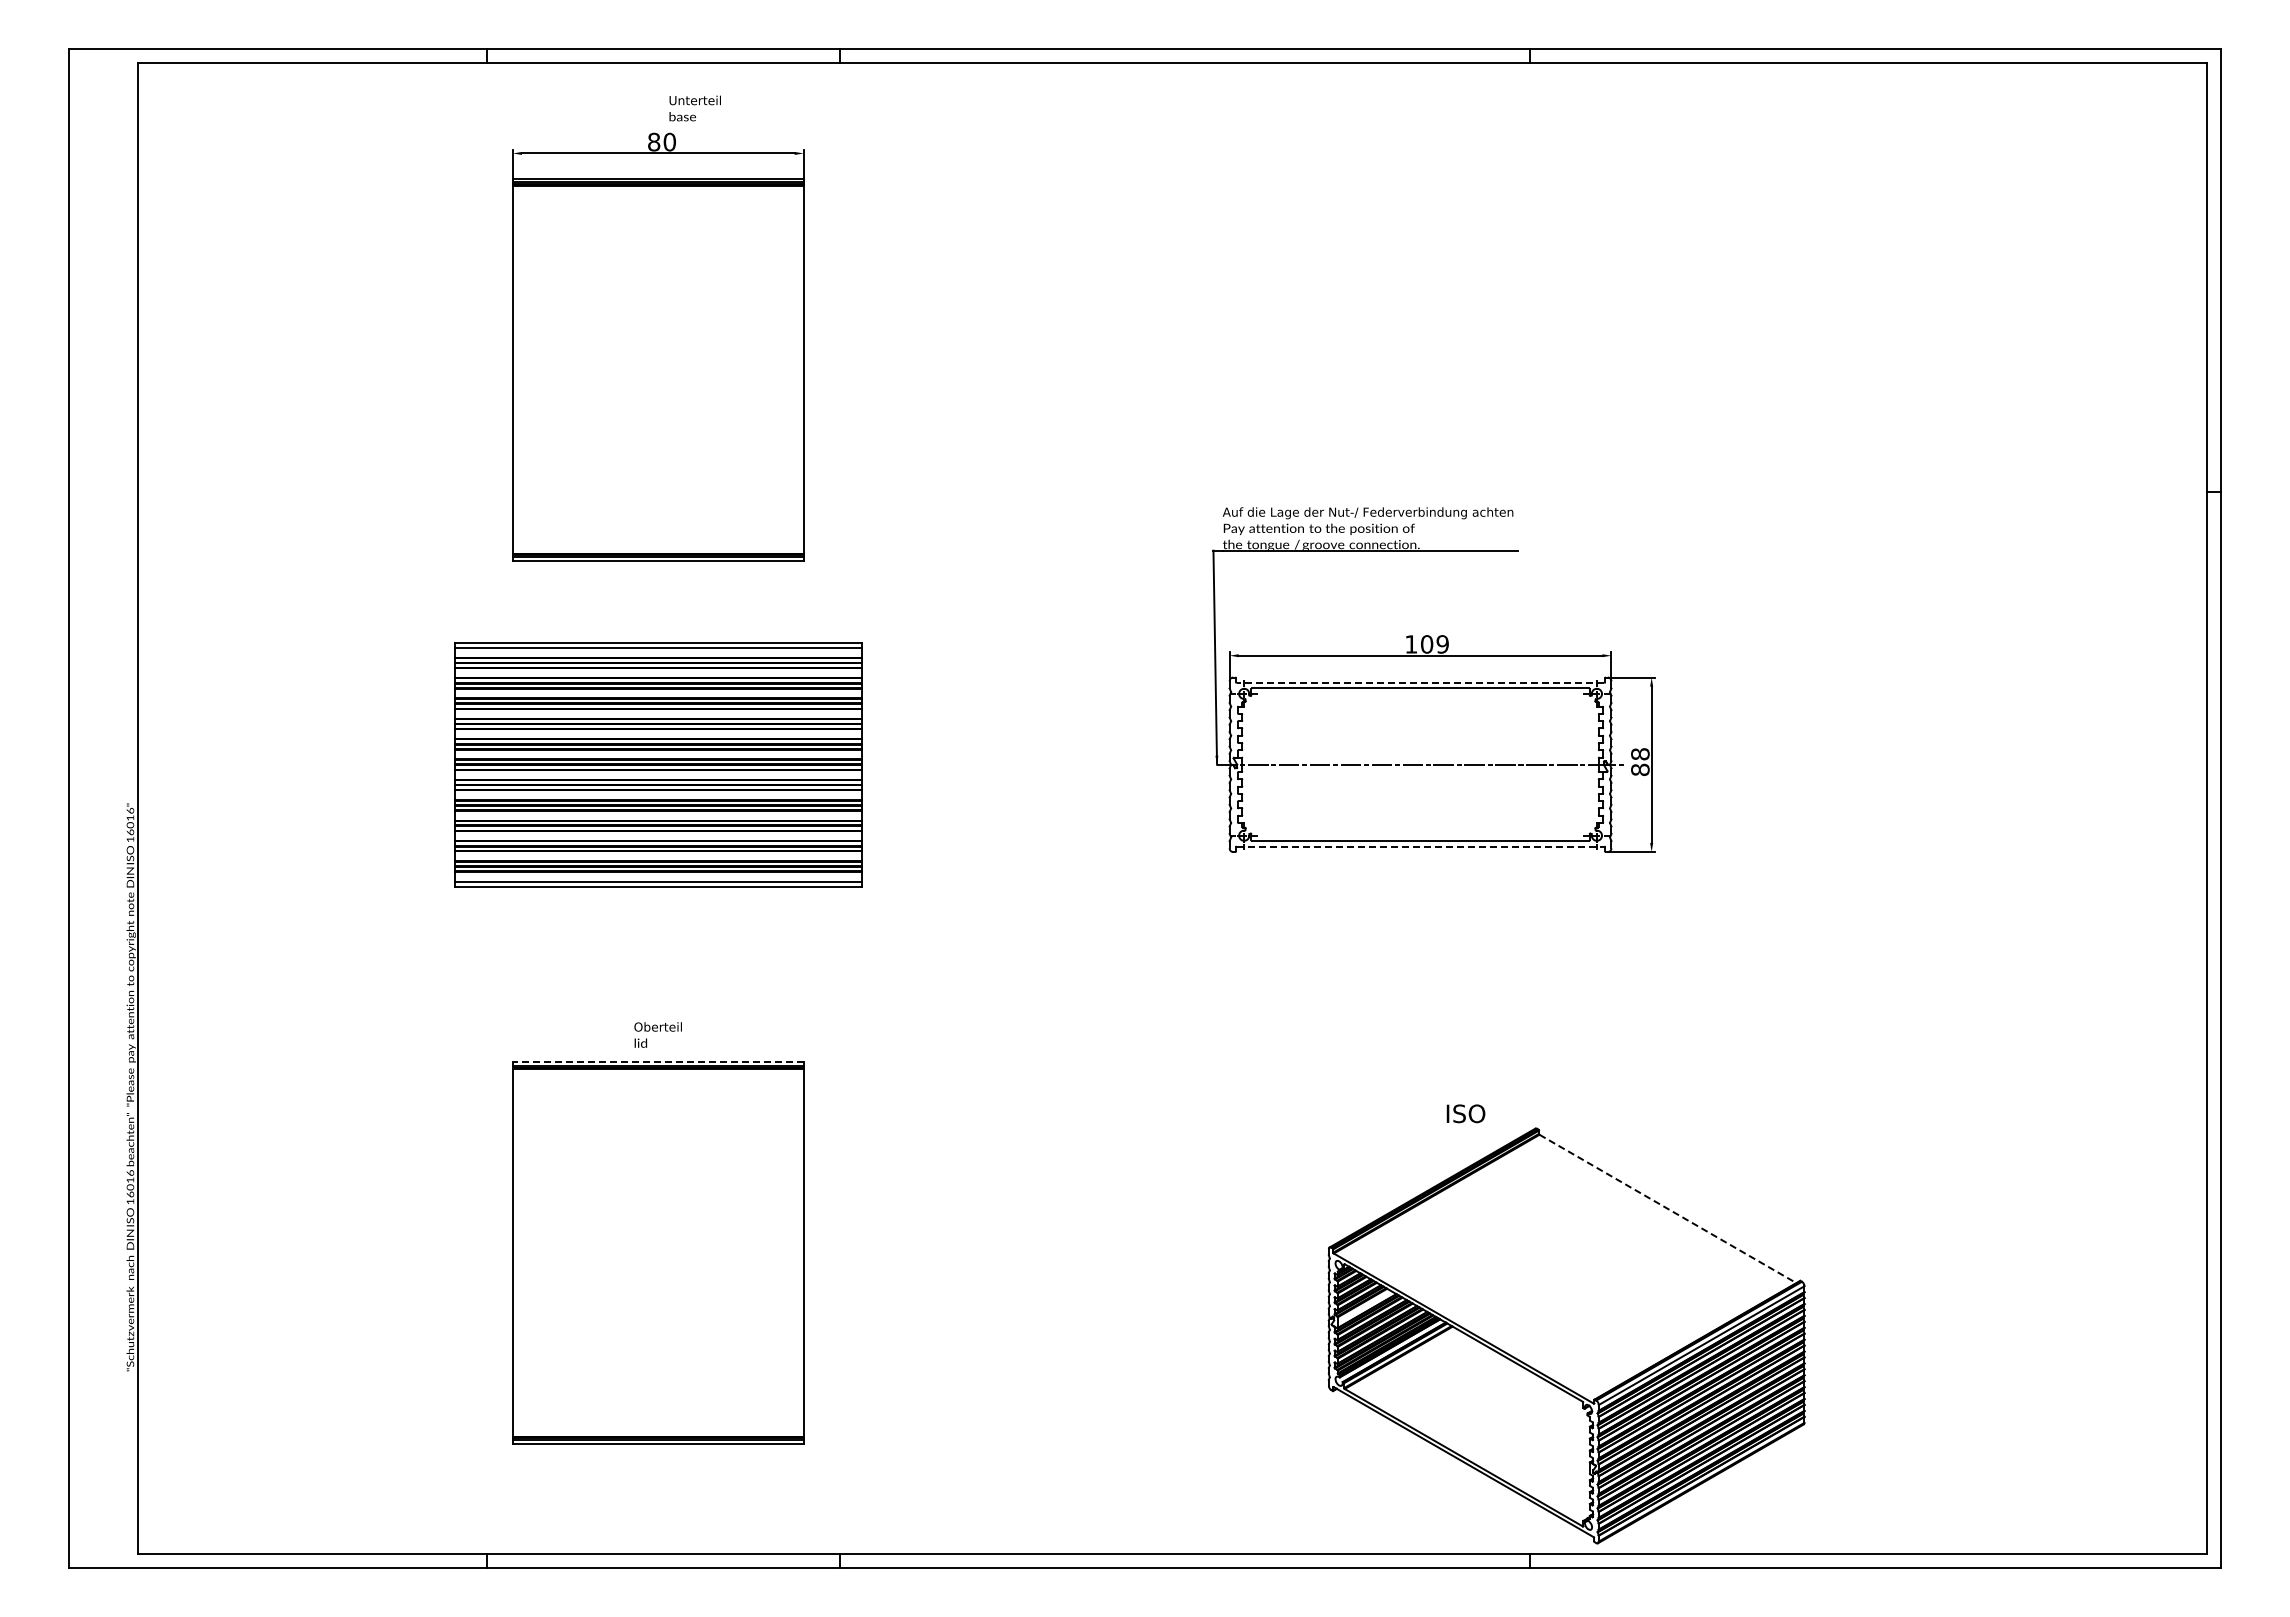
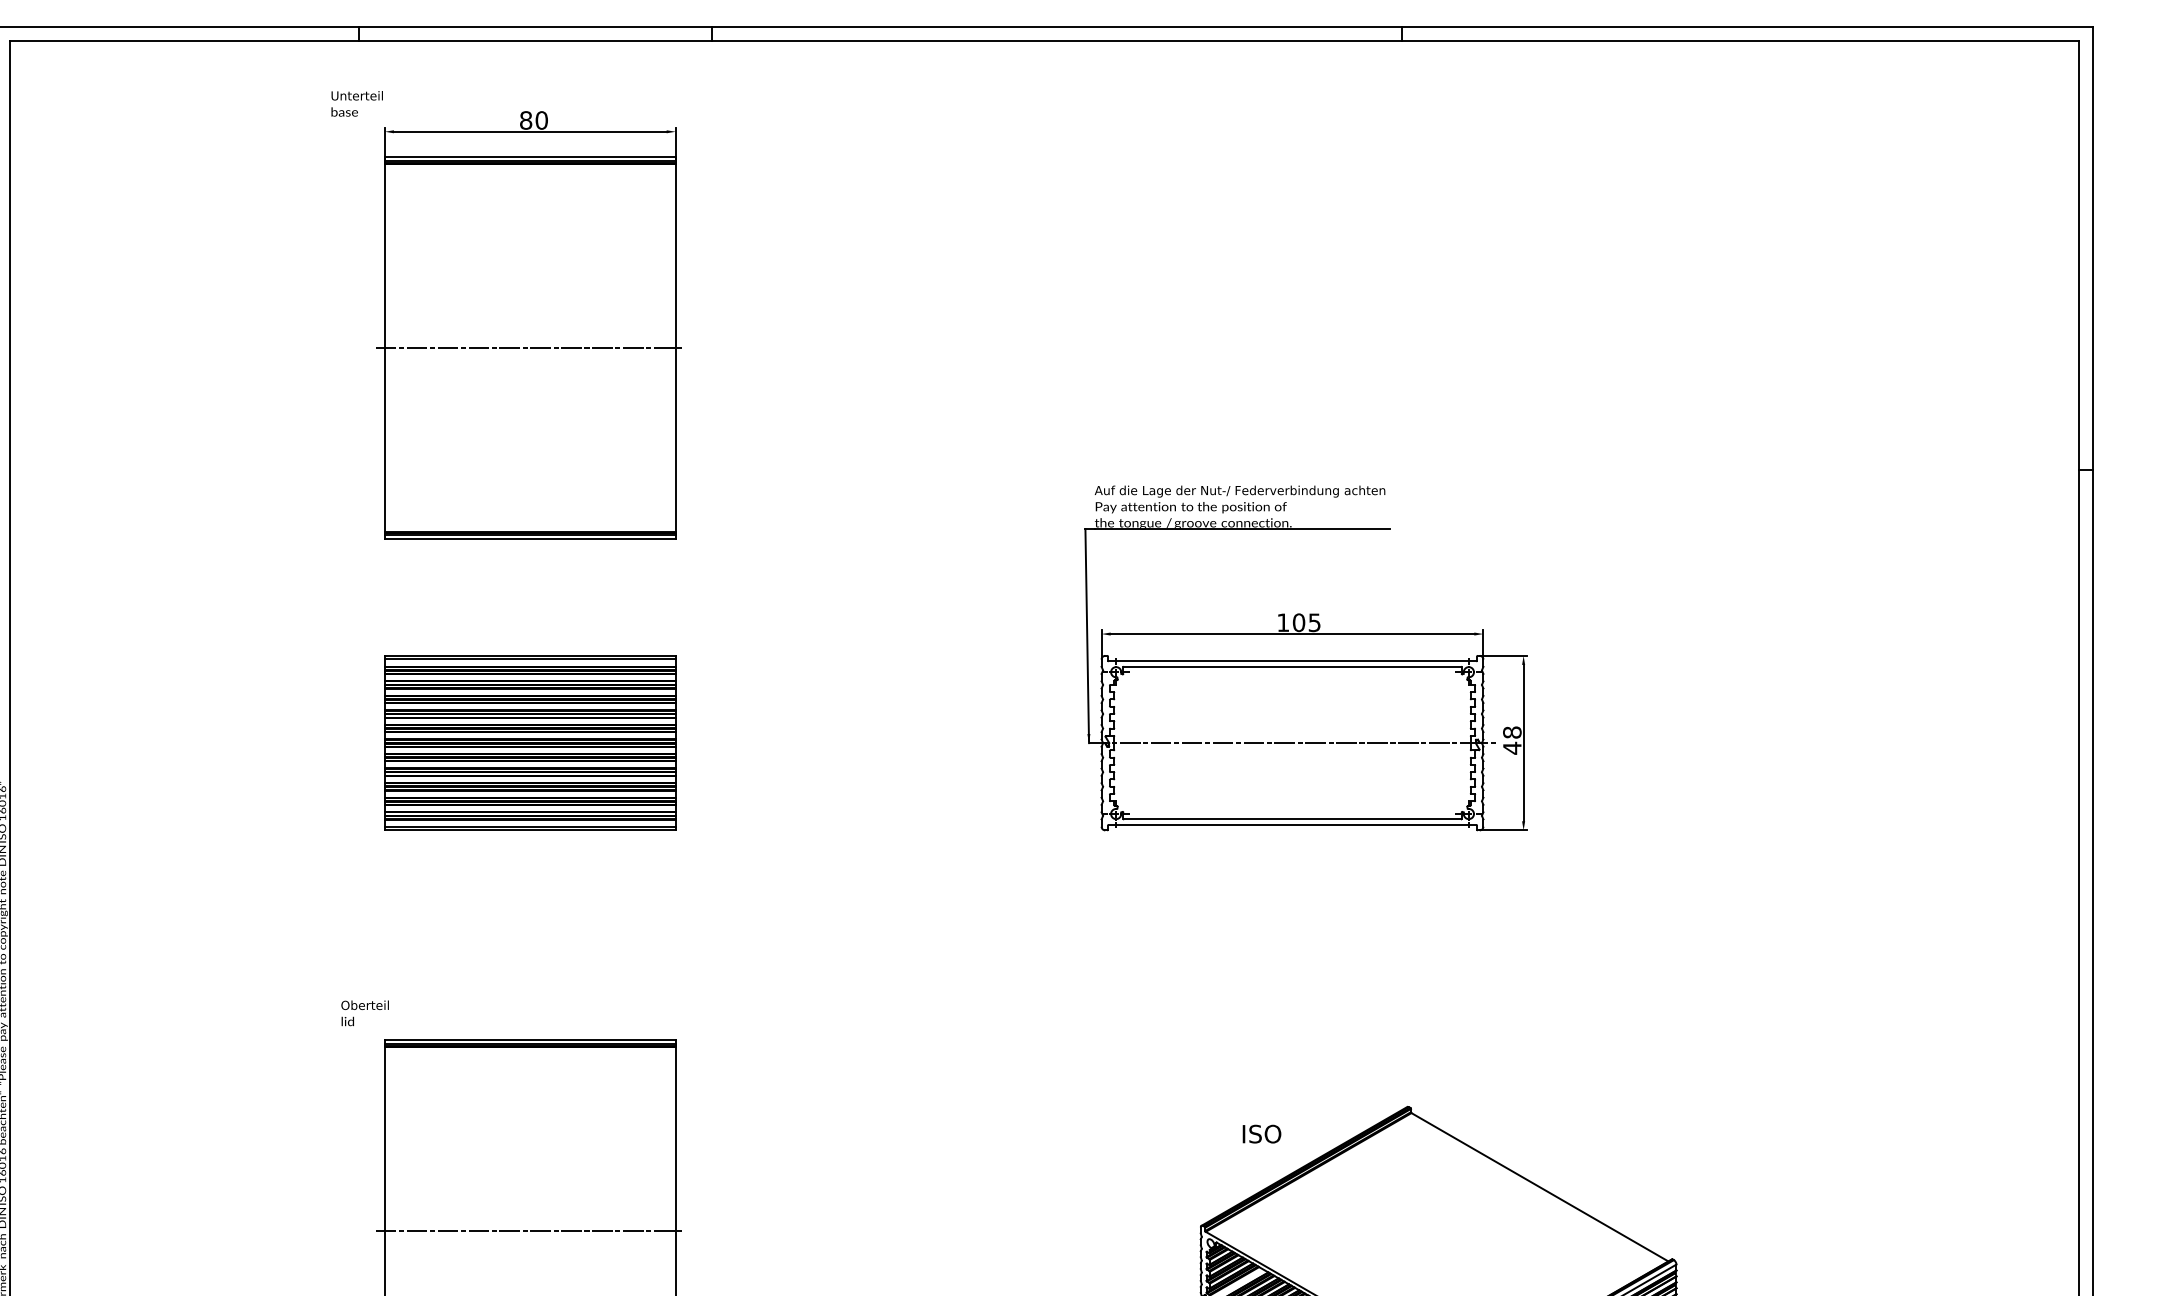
text: (694, 108) -> (356, 103), moved
line: (657, 369) -> (529, 347), added
text: (1442, 644) -> (1314, 622), 109 -> 105
line: (1420, 682) -> (1292, 660), dashed -> solid
part: (658, 764) -> (530, 742), size x0.71
text: (1640, 769) -> (1512, 747), 88 -> 48
line: (1420, 846) -> (1292, 824), dashed -> solid
text: (657, 1034) -> (364, 1012), moved
line: (657, 1061) -> (529, 1039), dashed -> solid
text: (1465, 1113) -> (1261, 1133), moved
line: (1668, 1209) -> (1540, 1187), dashed -> solid
line: (657, 1252) -> (529, 1230), added

